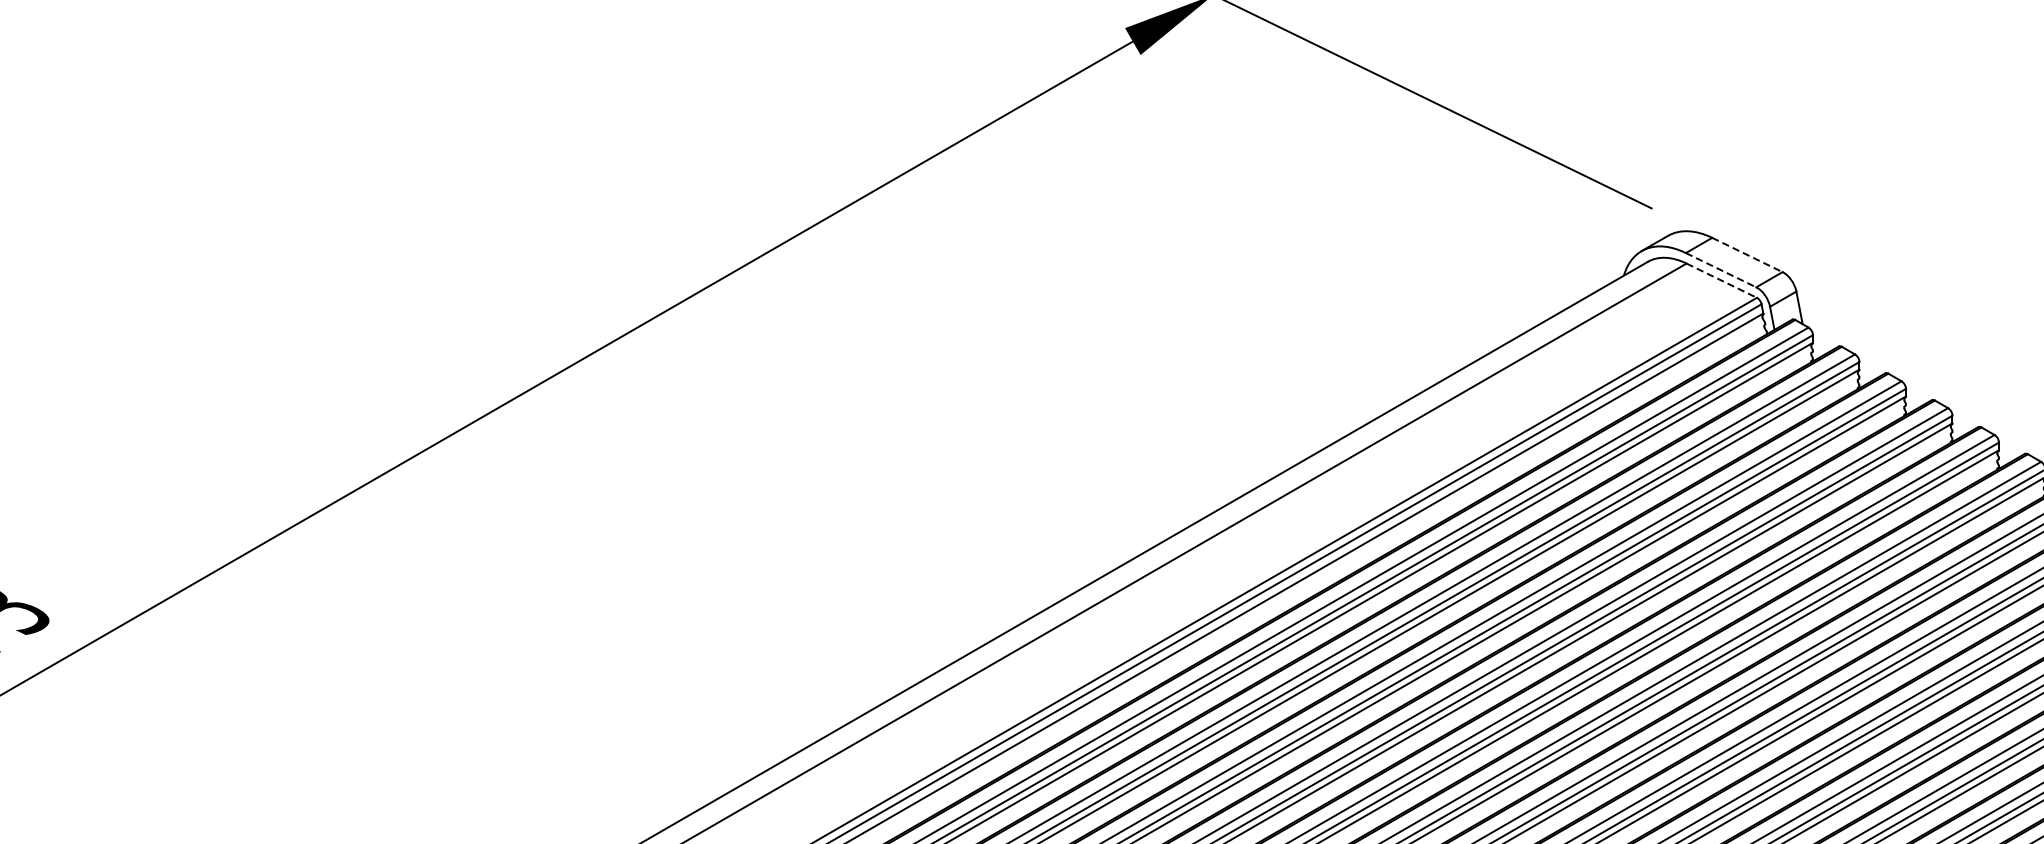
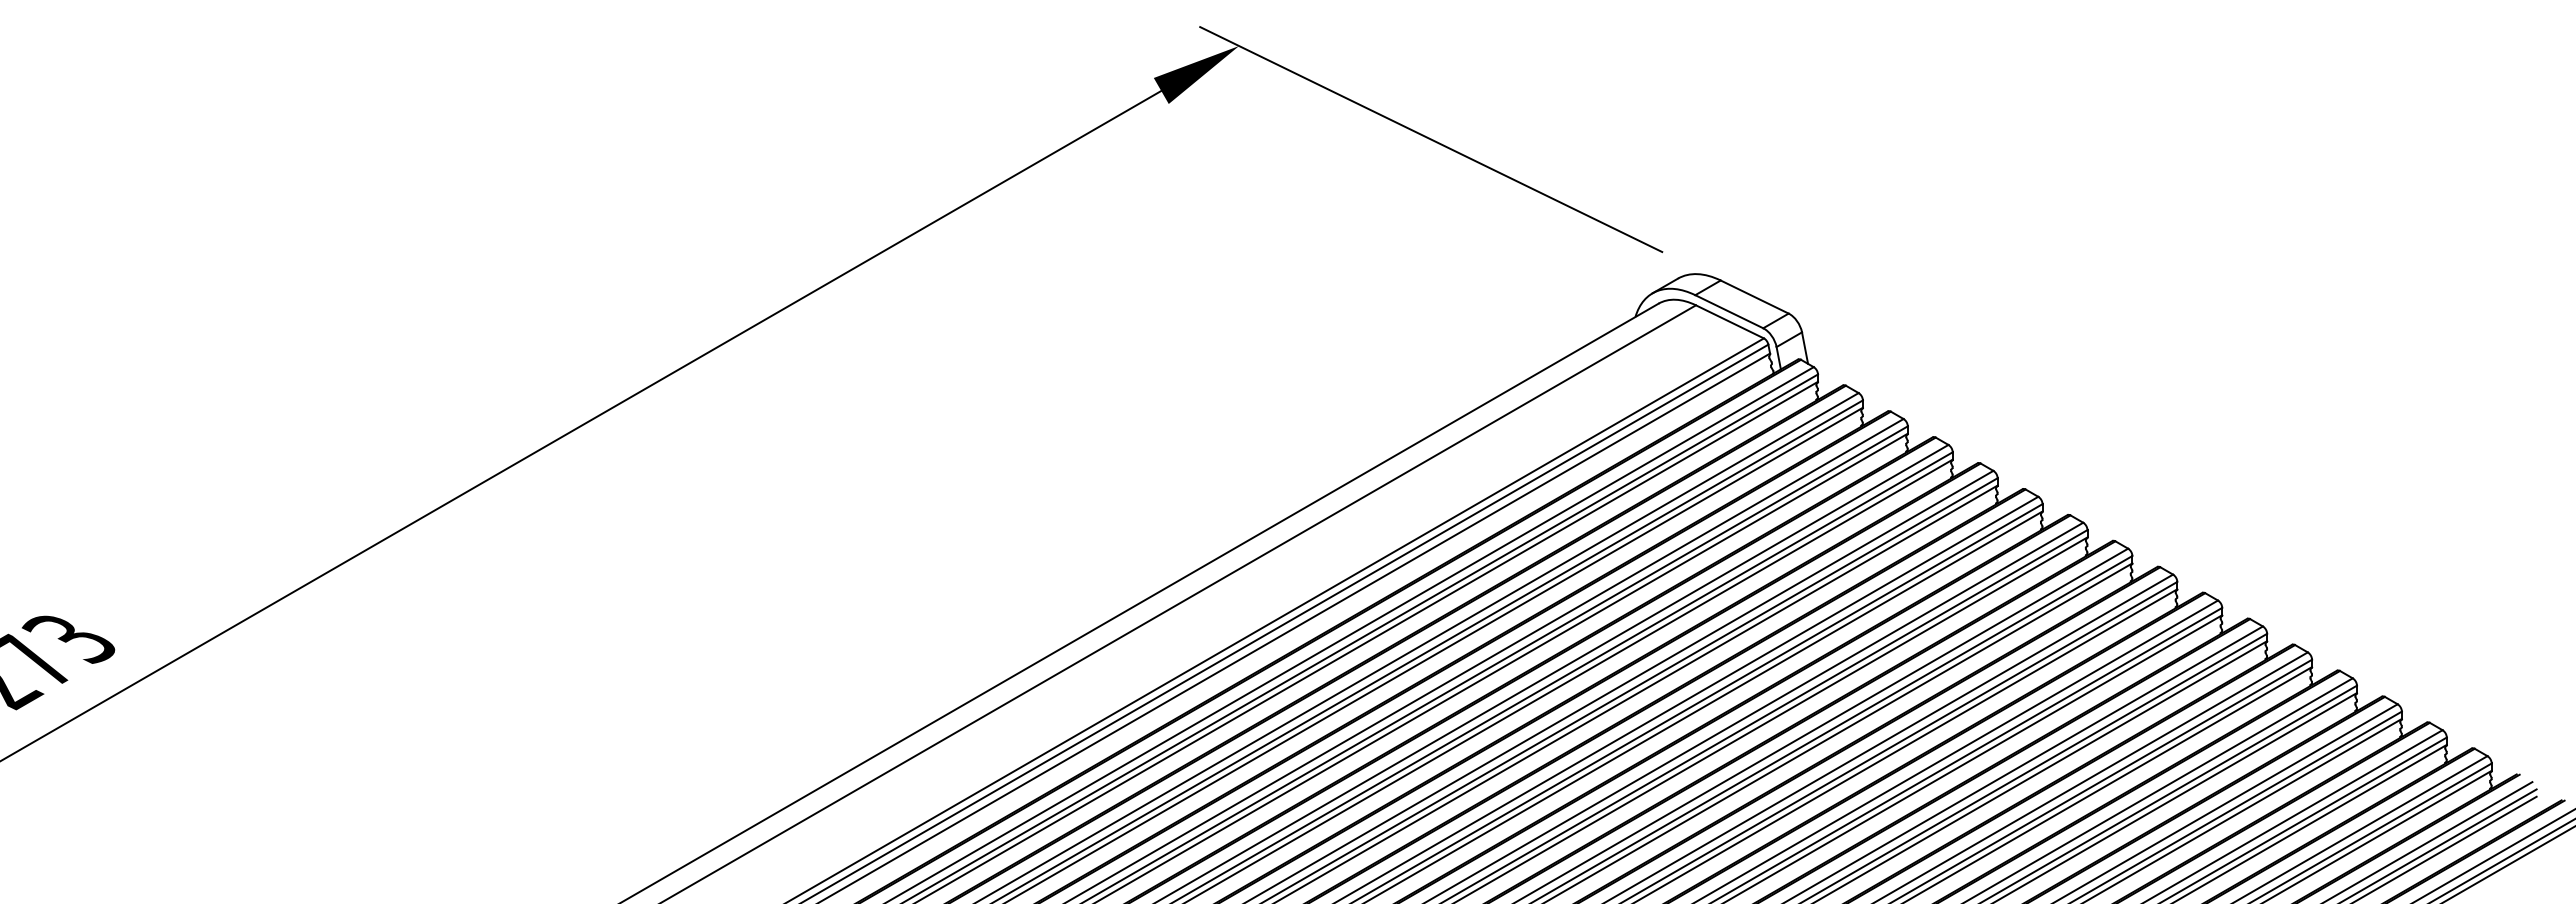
line: (1747, 255) -> (1754, 297), dashed -> solid
line: (1721, 269) -> (1729, 311), dashed -> solid
line: (1721, 280) -> (1729, 321), dashed -> solid

